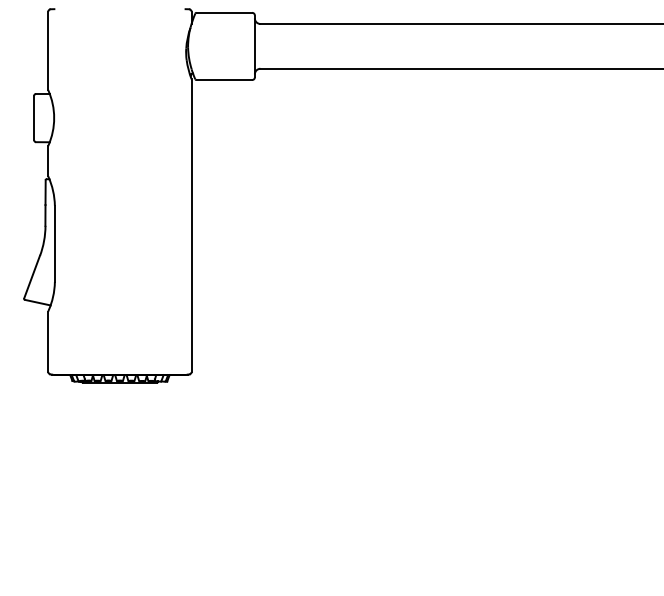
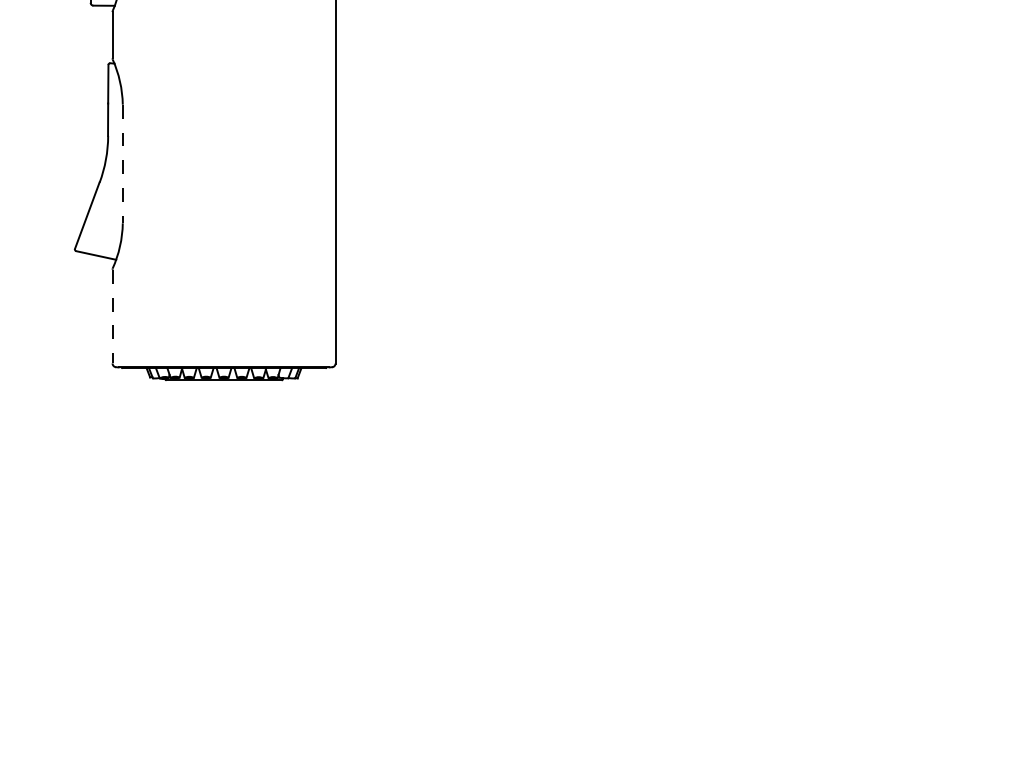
line: (55, 244) -> (123, 164), solid -> dashed
line: (48, 342) -> (112, 317), solid -> dashed

